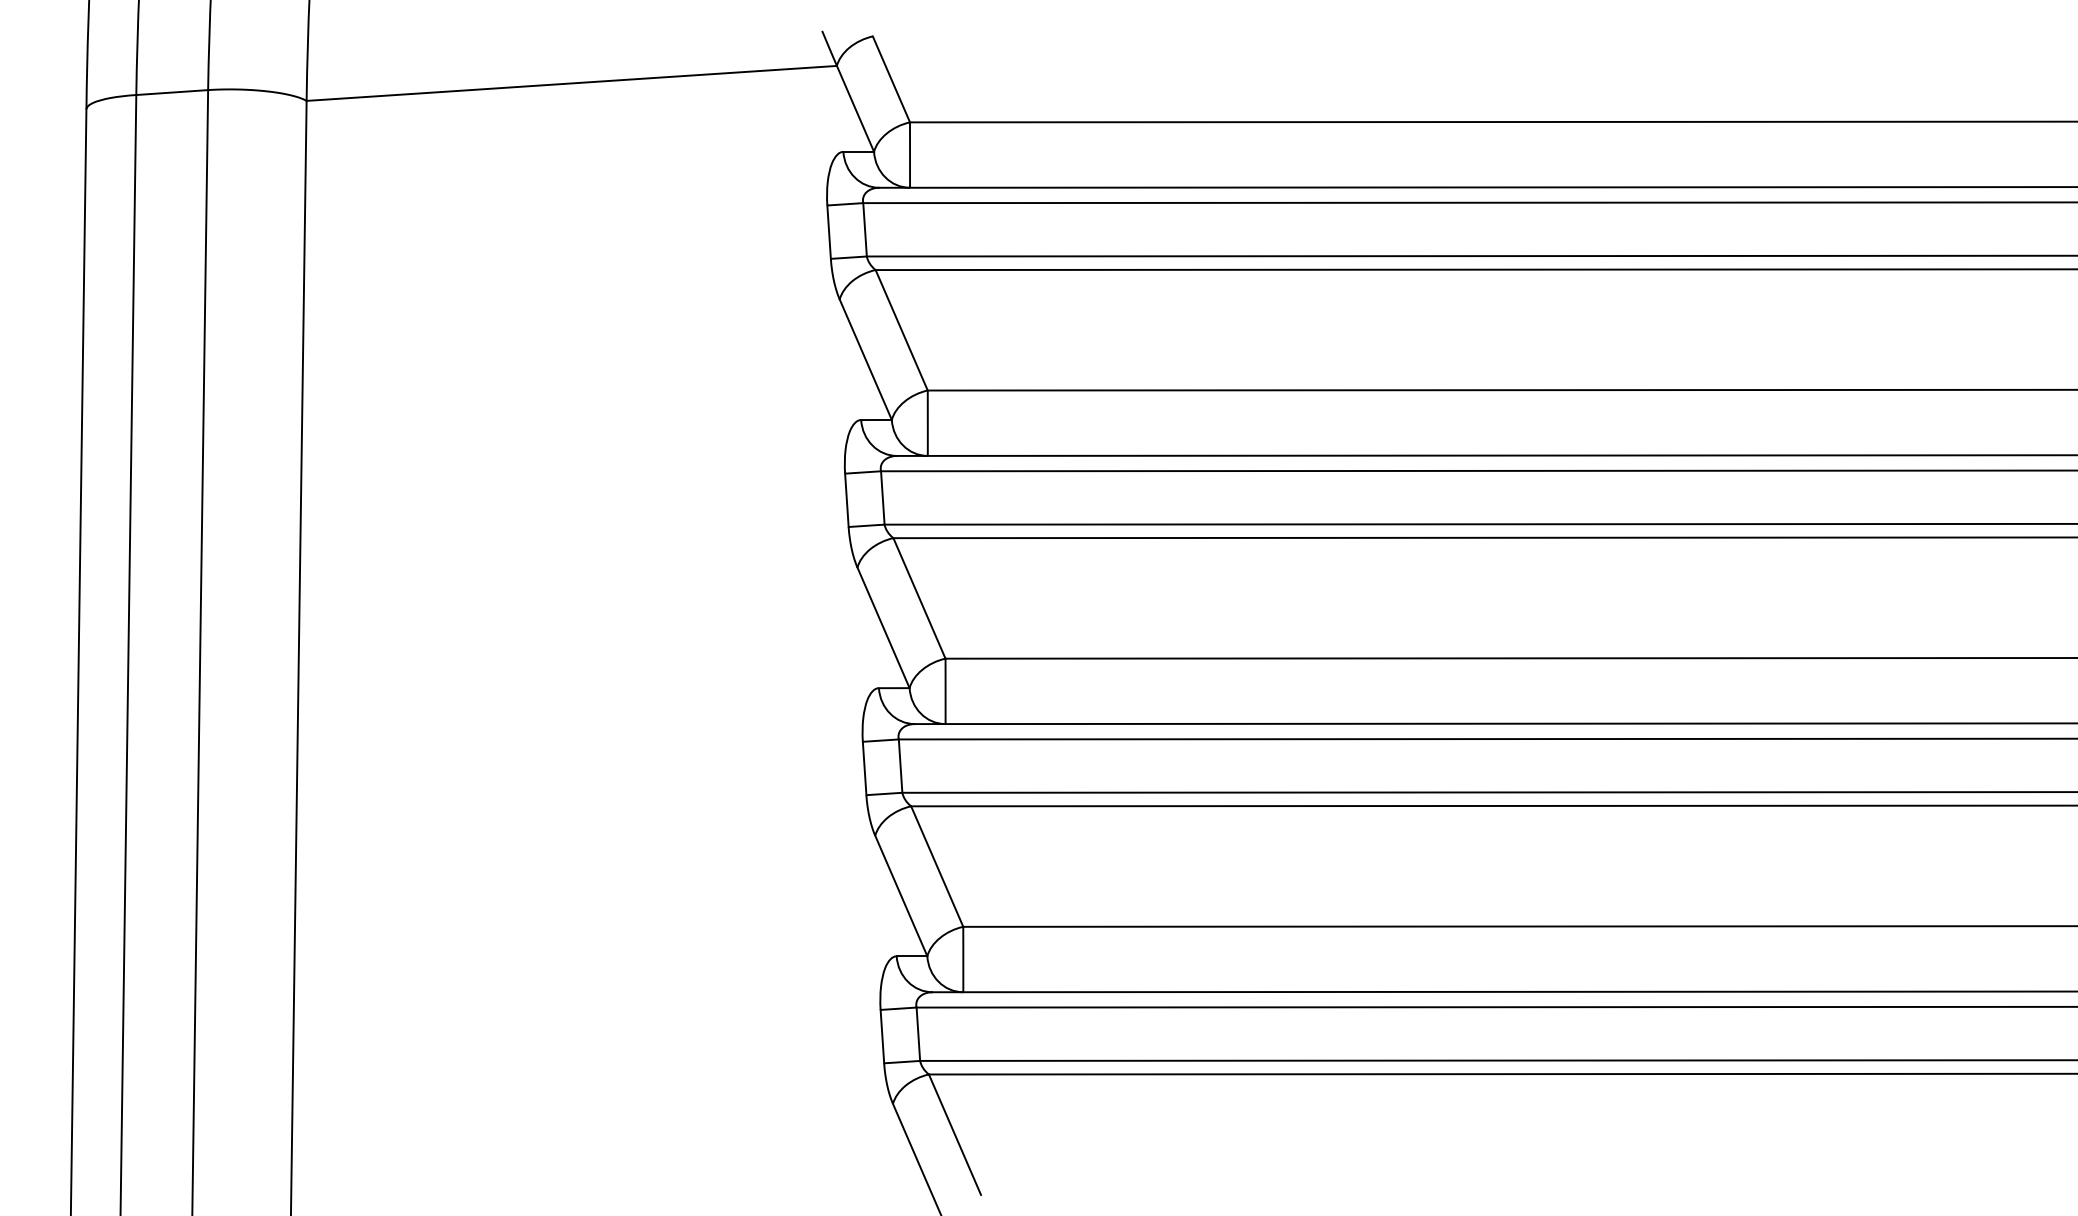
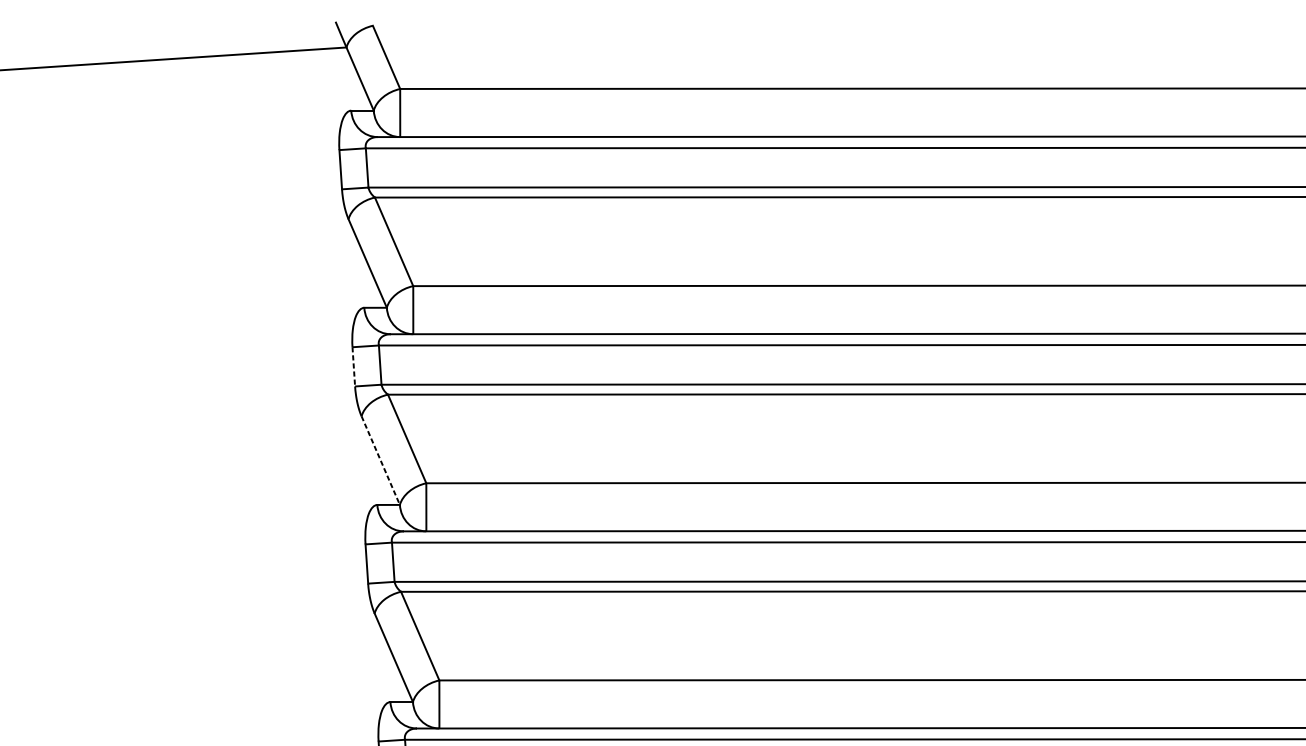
line: (846, 500) -> (353, 366), solid -> dashed
line: (883, 627) -> (380, 460), solid -> dashed

